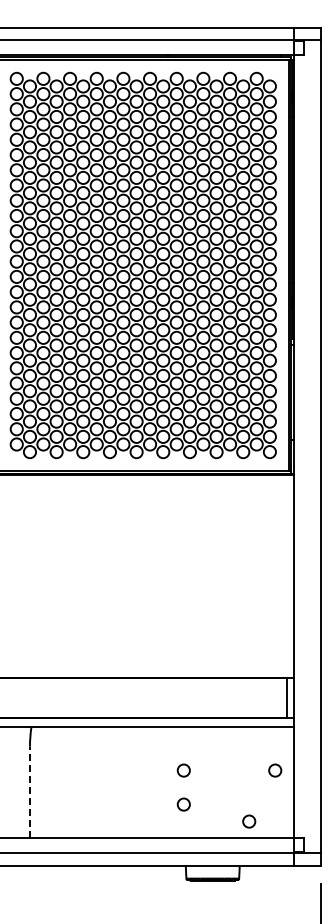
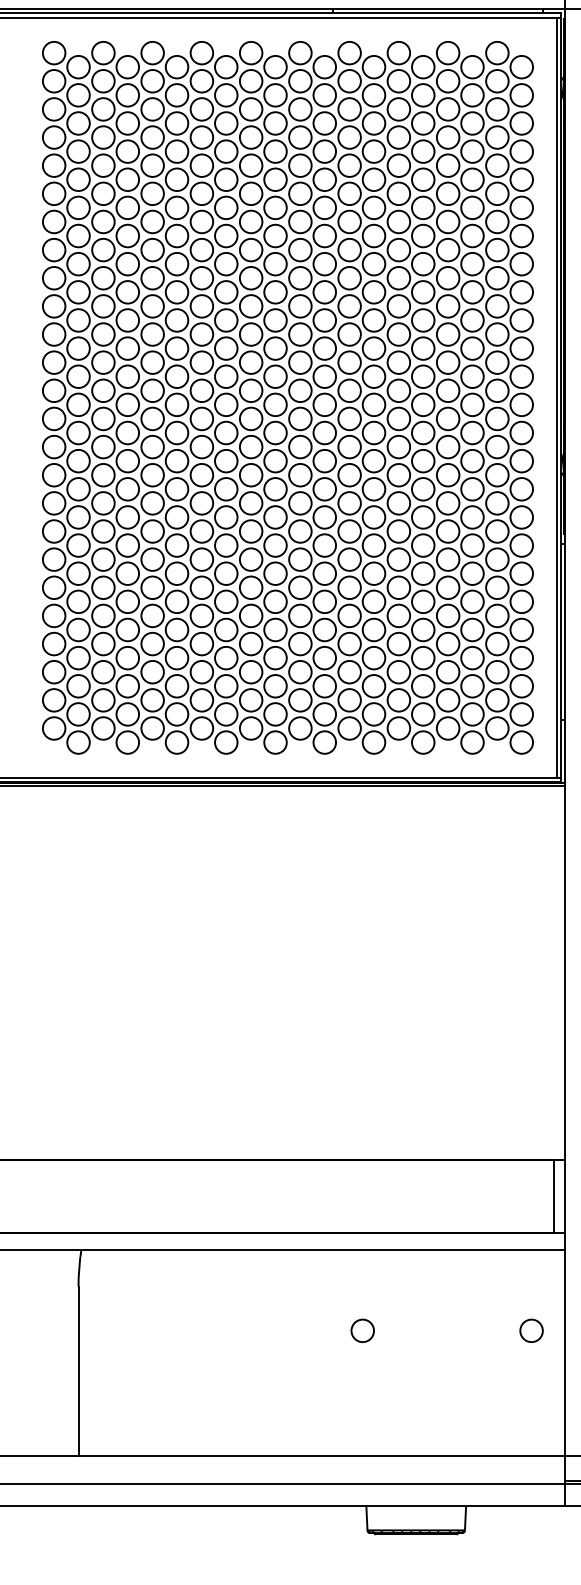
line: (29, 792) -> (77, 1371), dashed -> solid
circle: (183, 804) -> (362, 1393), removed
circle: (249, 821) -> (484, 1424), removed

